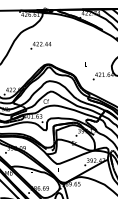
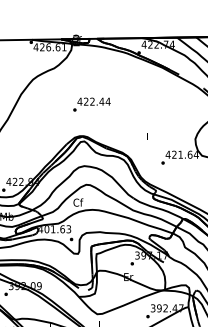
text: (40, 45) -> (91, 104), moved

